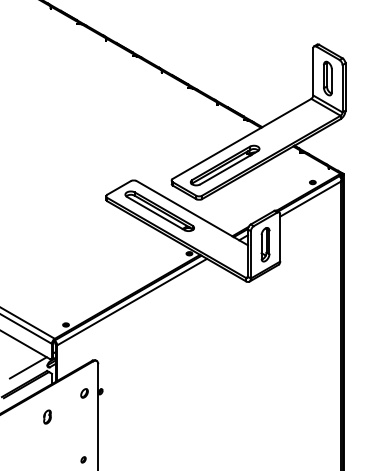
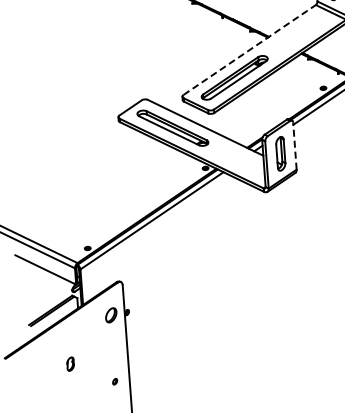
line: (242, 138) -> (250, 49), solid -> dashed
line: (280, 237) -> (295, 145), solid -> dashed
line: (27, 367) -> (52, 293), removed
part: (84, 393) -> (111, 315), size x1.6
part: (47, 416) -> (70, 363), moved

